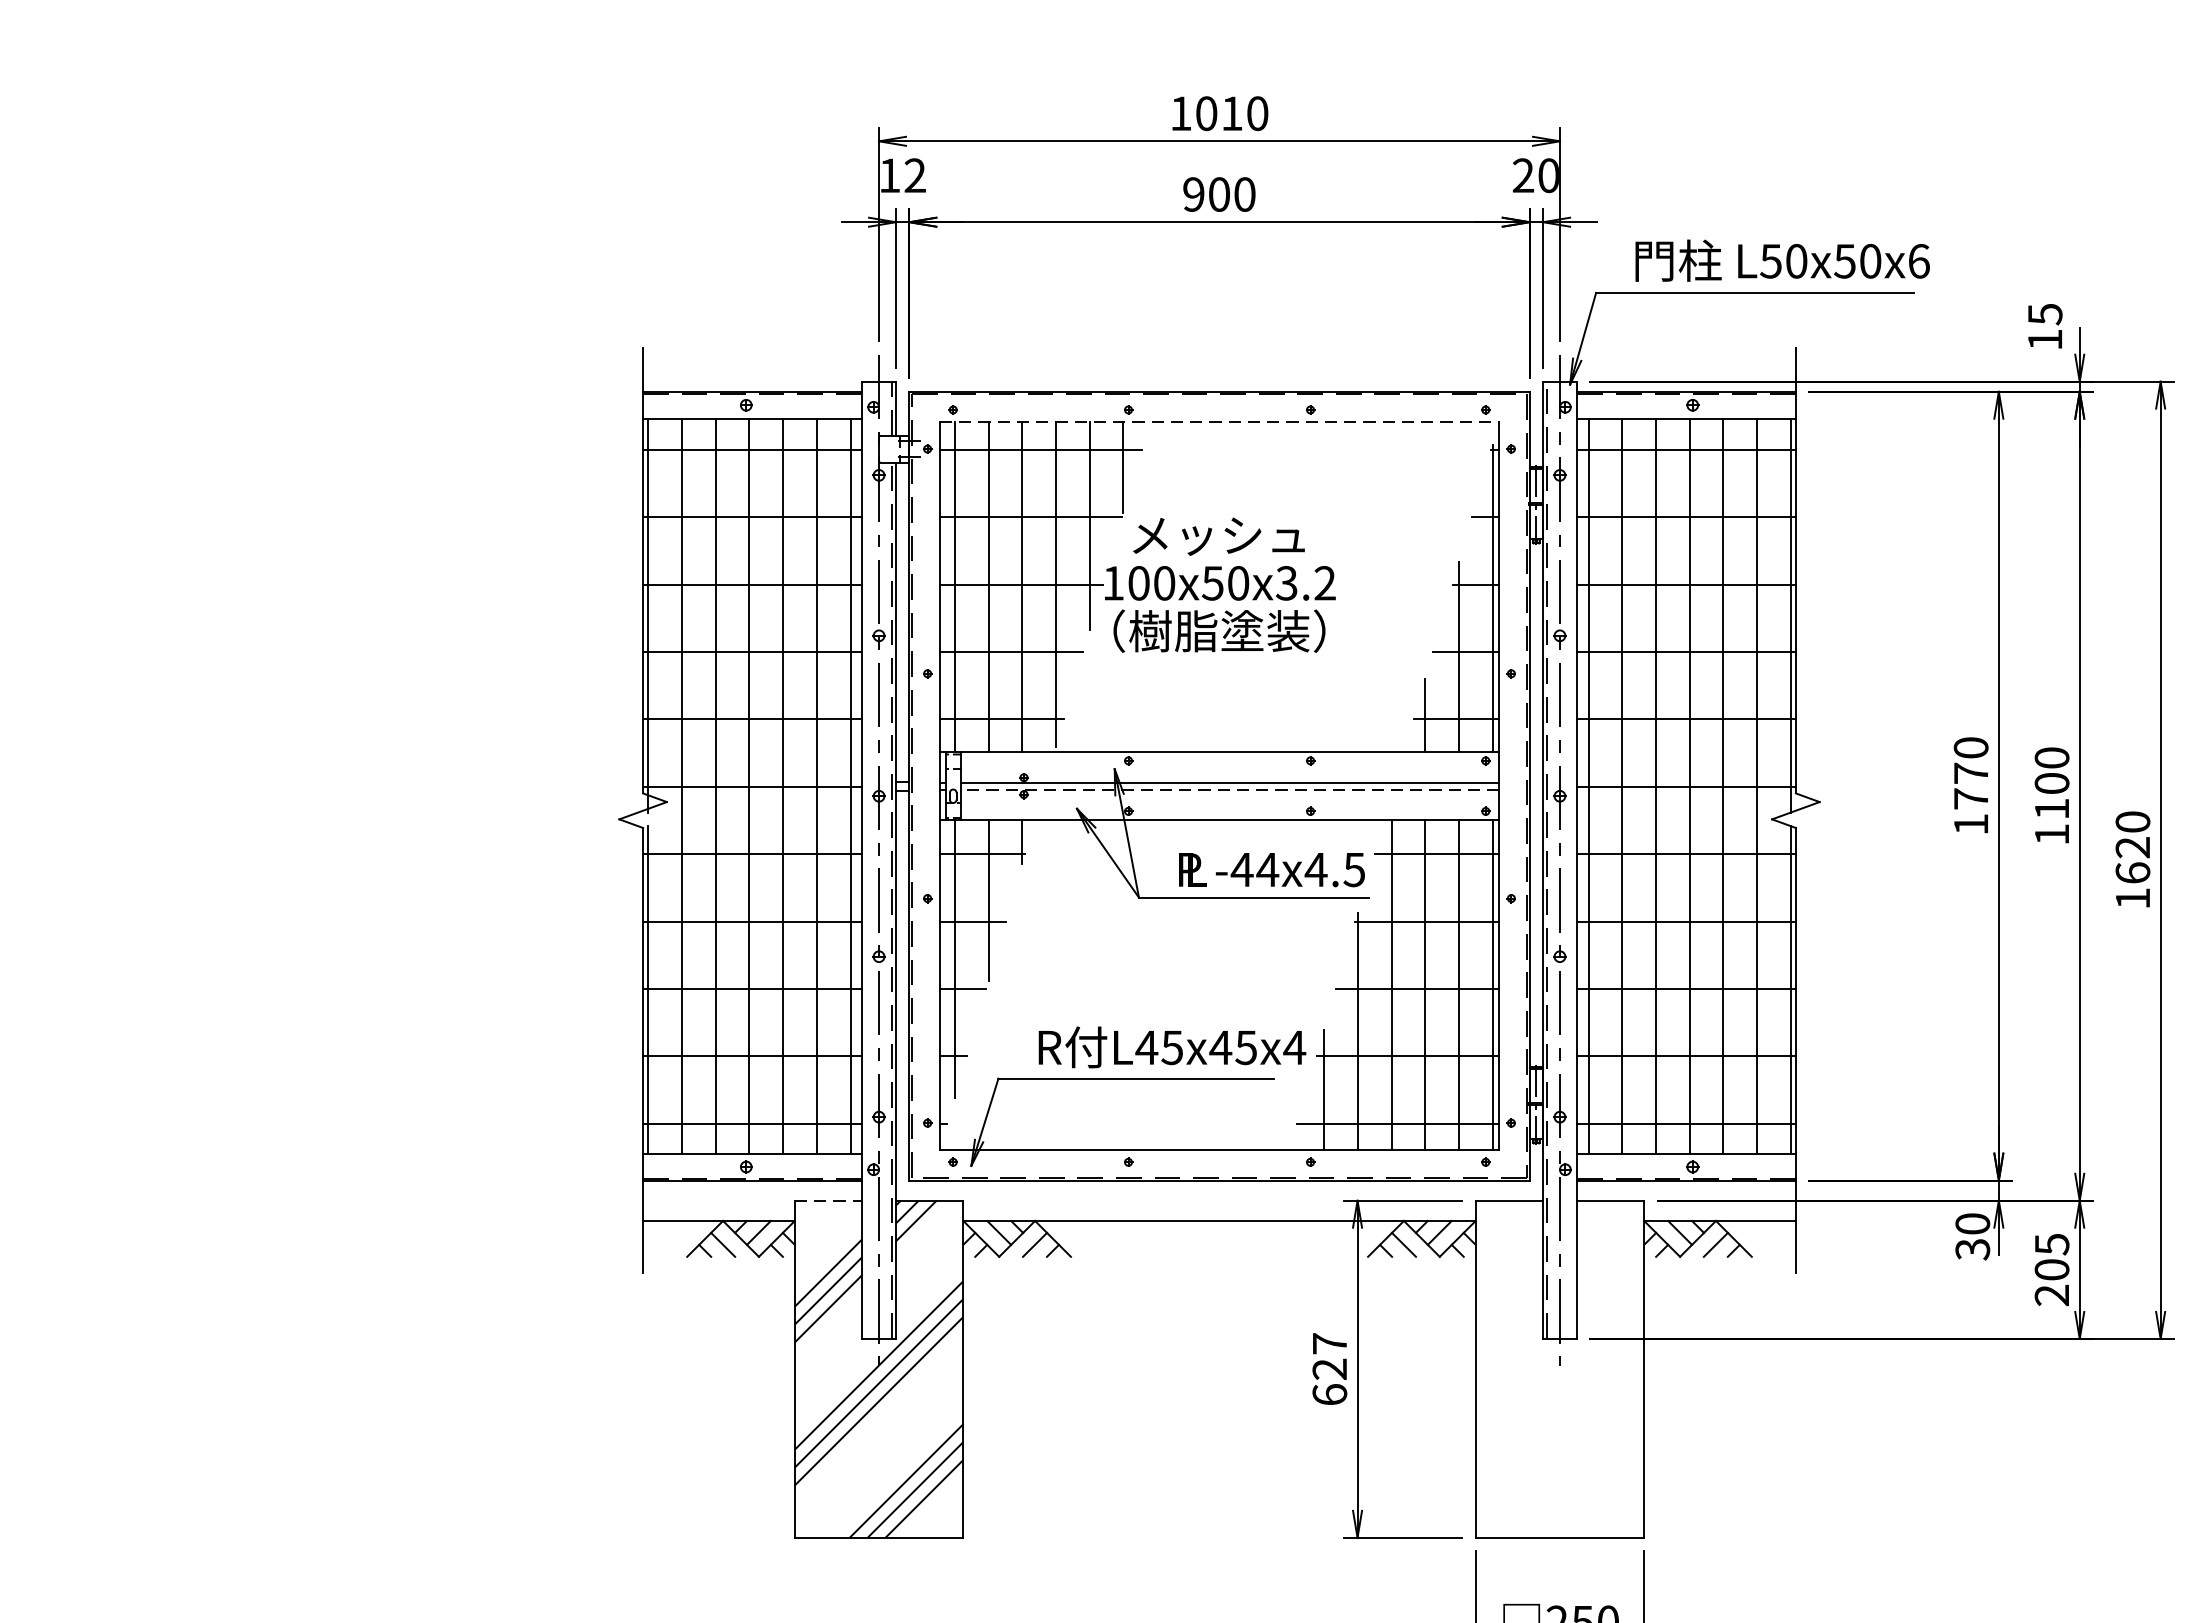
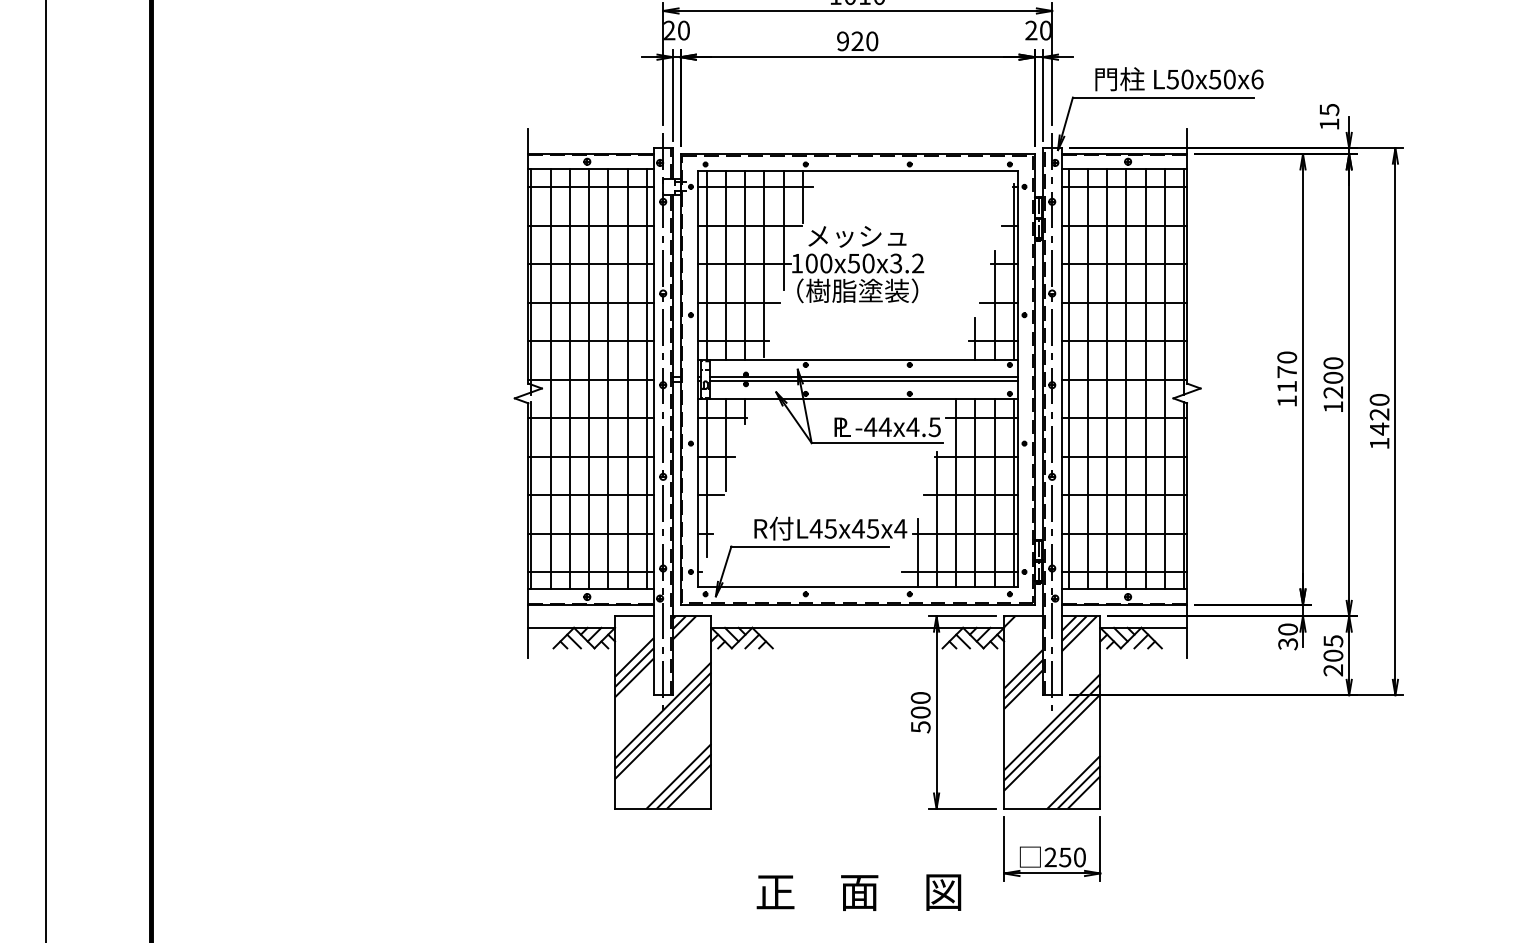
text: (902, 175) -> (676, 30), 12 -> 20
text: (1219, 194) -> (857, 41), 900 -> 920
line: (1219, 422) -> (857, 171), dashed -> solid
line: (1229, 789) -> (863, 381), dashed -> solid
text: (1969, 798) -> (1286, 386), 1770 -> 1170
text: (2050, 809) -> (1332, 392), 1100 -> 1200
text: (2132, 872) -> (1379, 428), 1620 -> 1420
line: (828, 1201) -> (634, 616), dashed -> solid
text: (1329, 1369) -> (920, 712), 627 -> 500
hatch: (1560, 1369) -> (1052, 712), added

